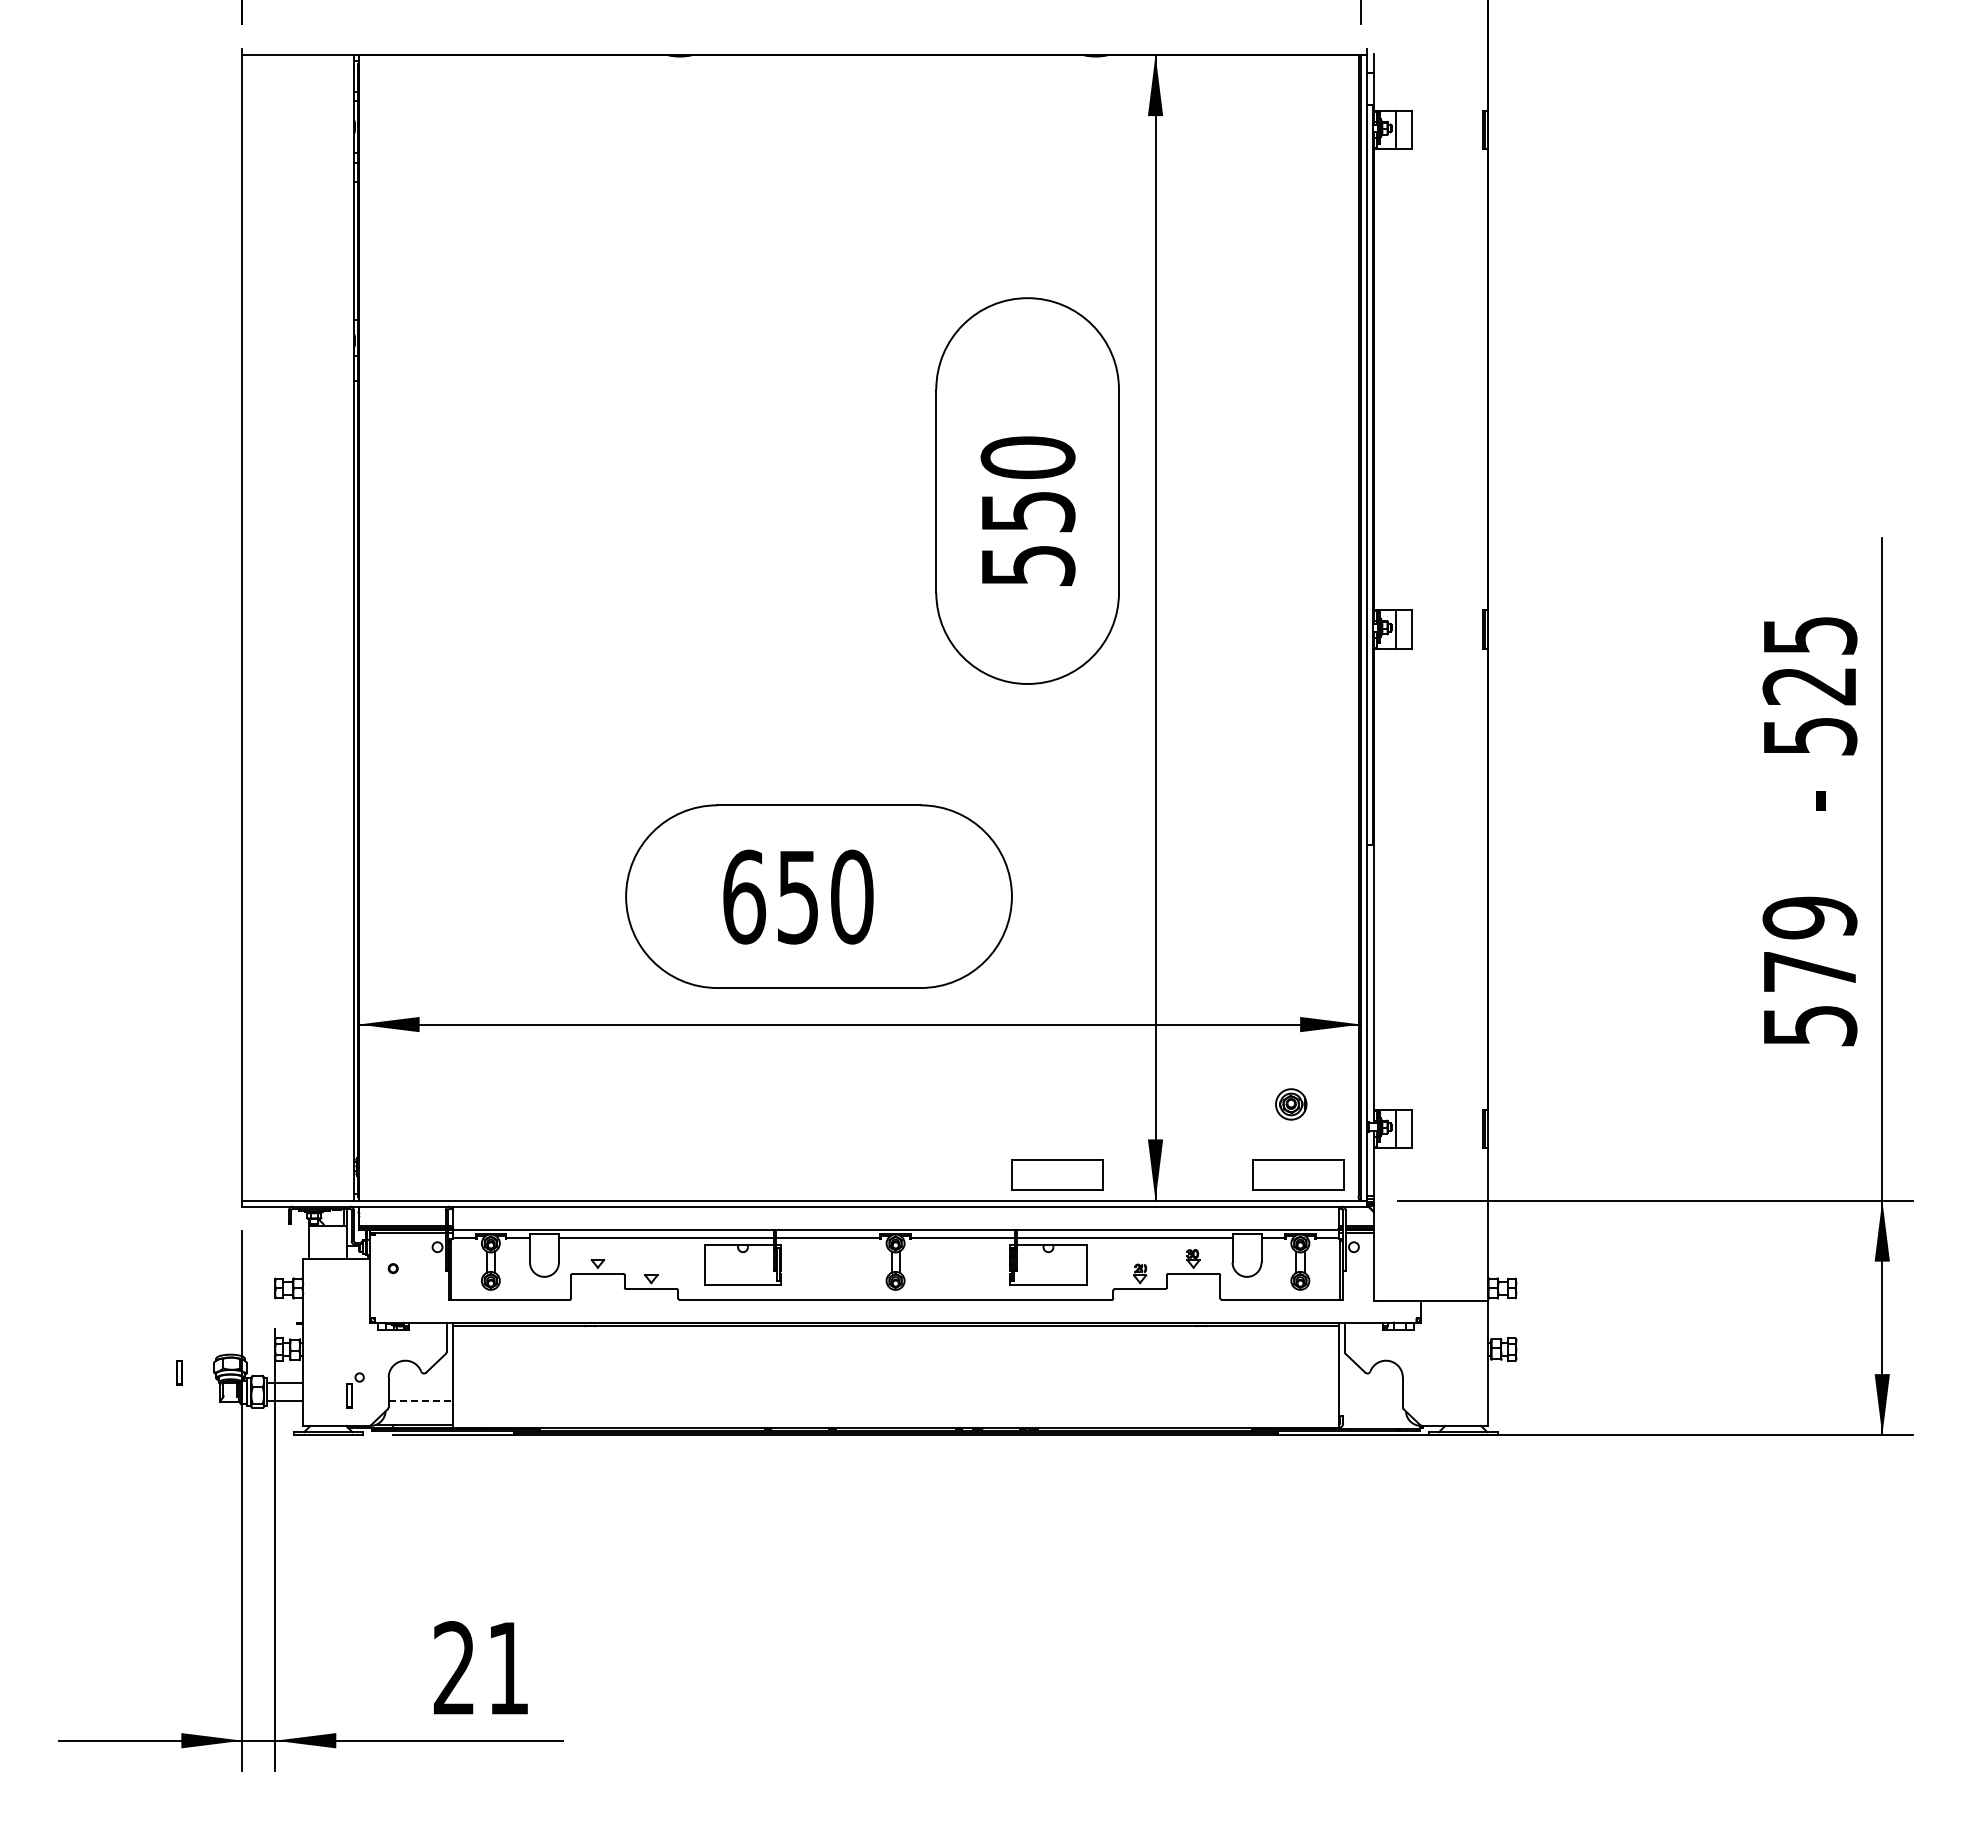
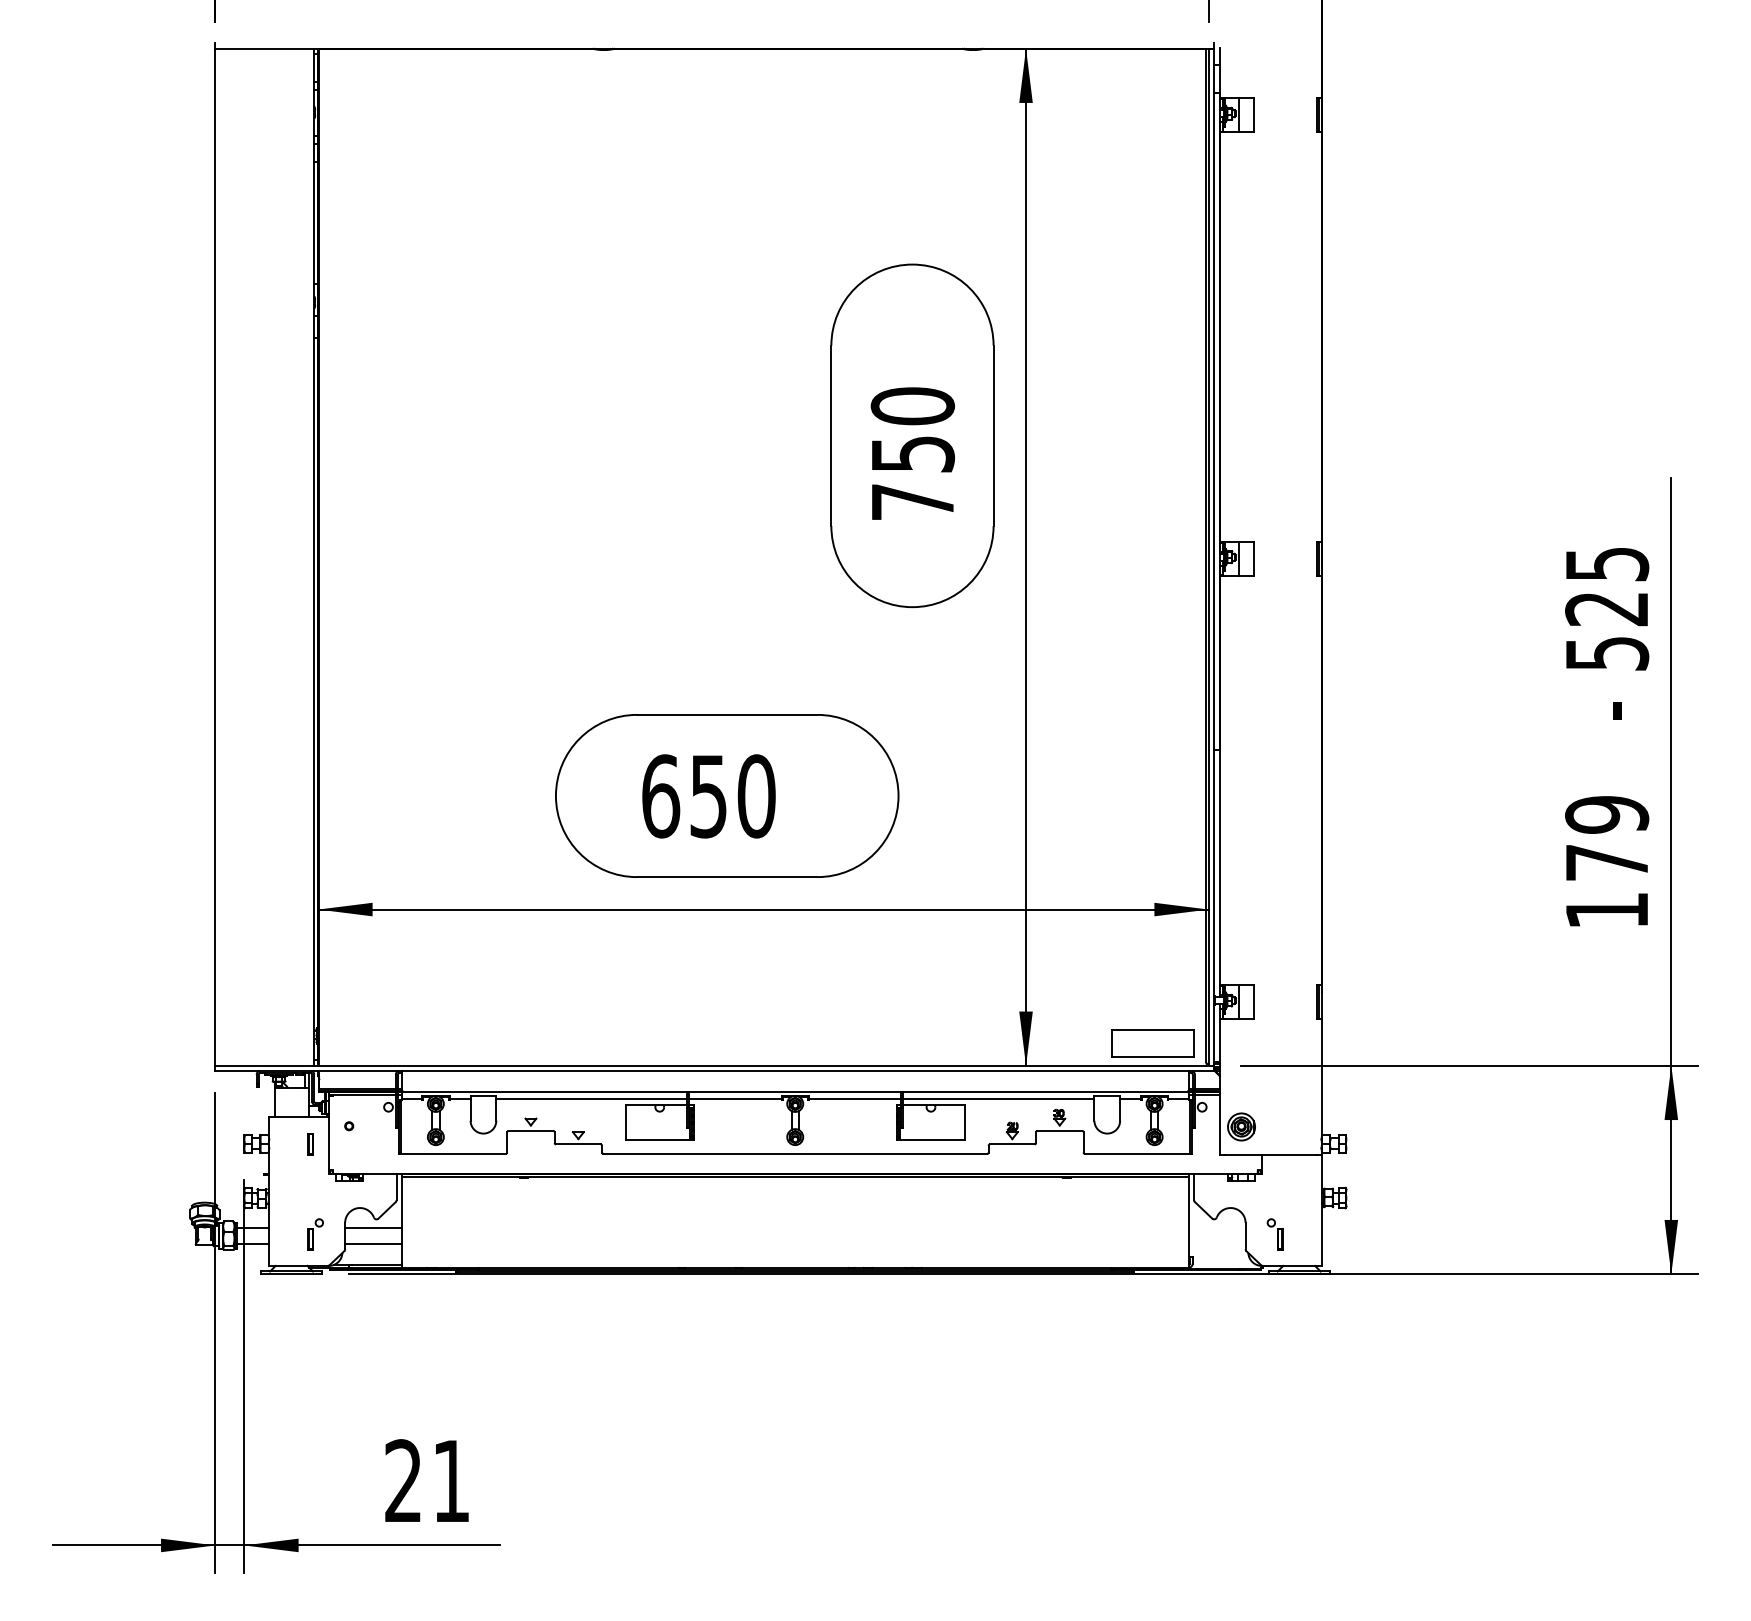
text: (1028, 566) -> (913, 502), 550 -> 750
text: (1810, 1026) -> (1607, 911), 579 -> 179
part: (1291, 1104) -> (1241, 1127), moved
part: (1057, 1174) -> (938, 1042), removed
part: (179, 1372) -> (310, 1143), moved
line: (420, 1382) -> (373, 1227), added
part: (1435, 1390) -> (1274, 1234), added
line: (421, 1401) -> (374, 1244), dashed -> solid

